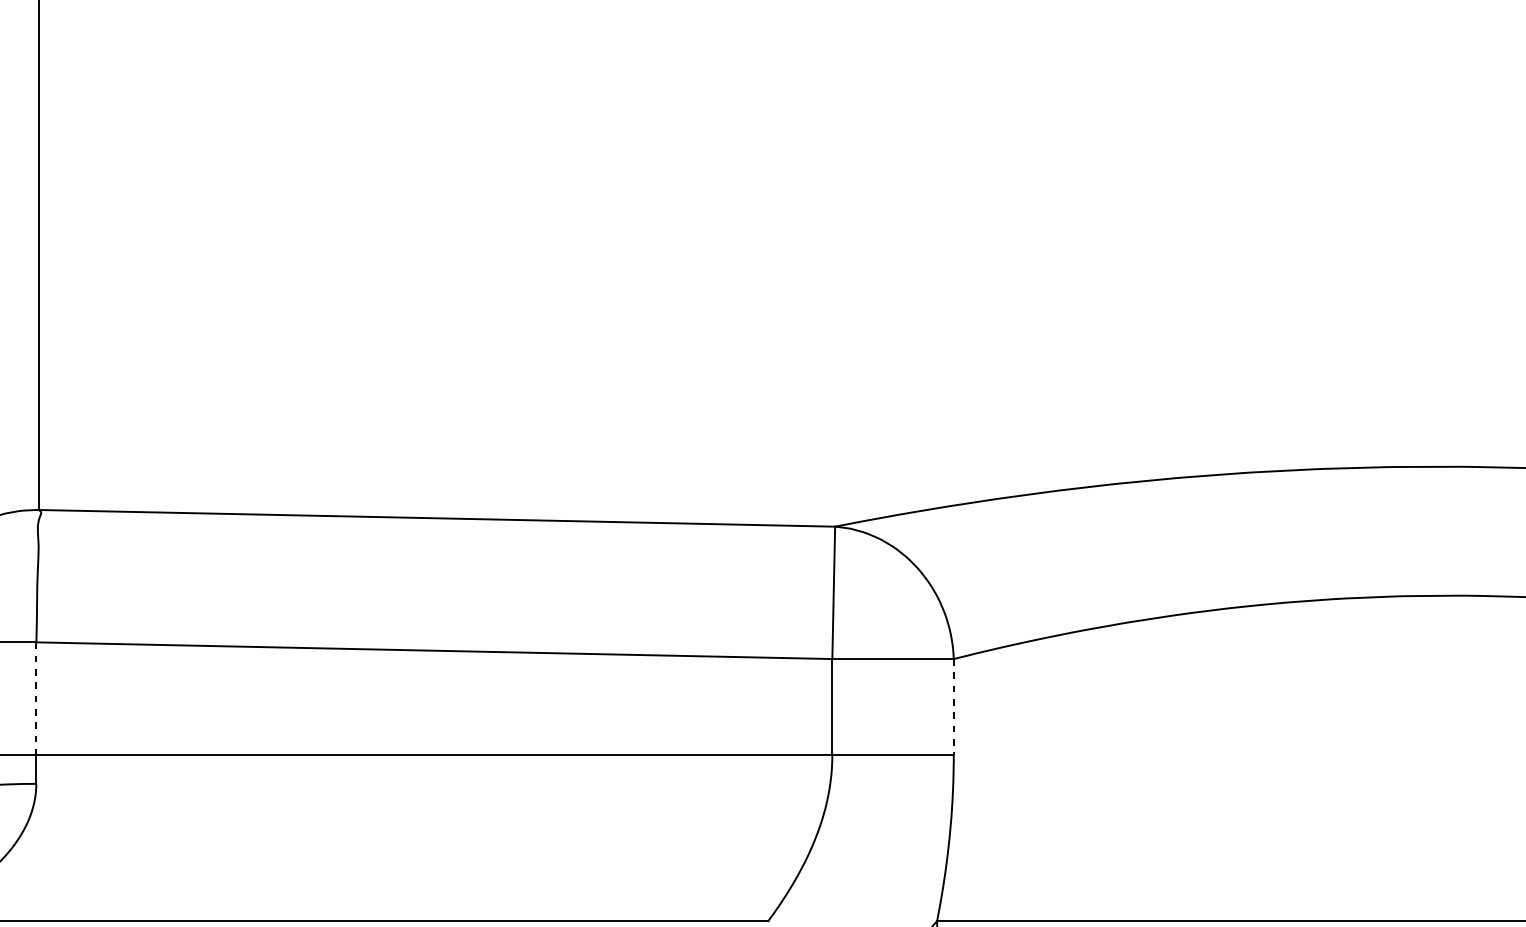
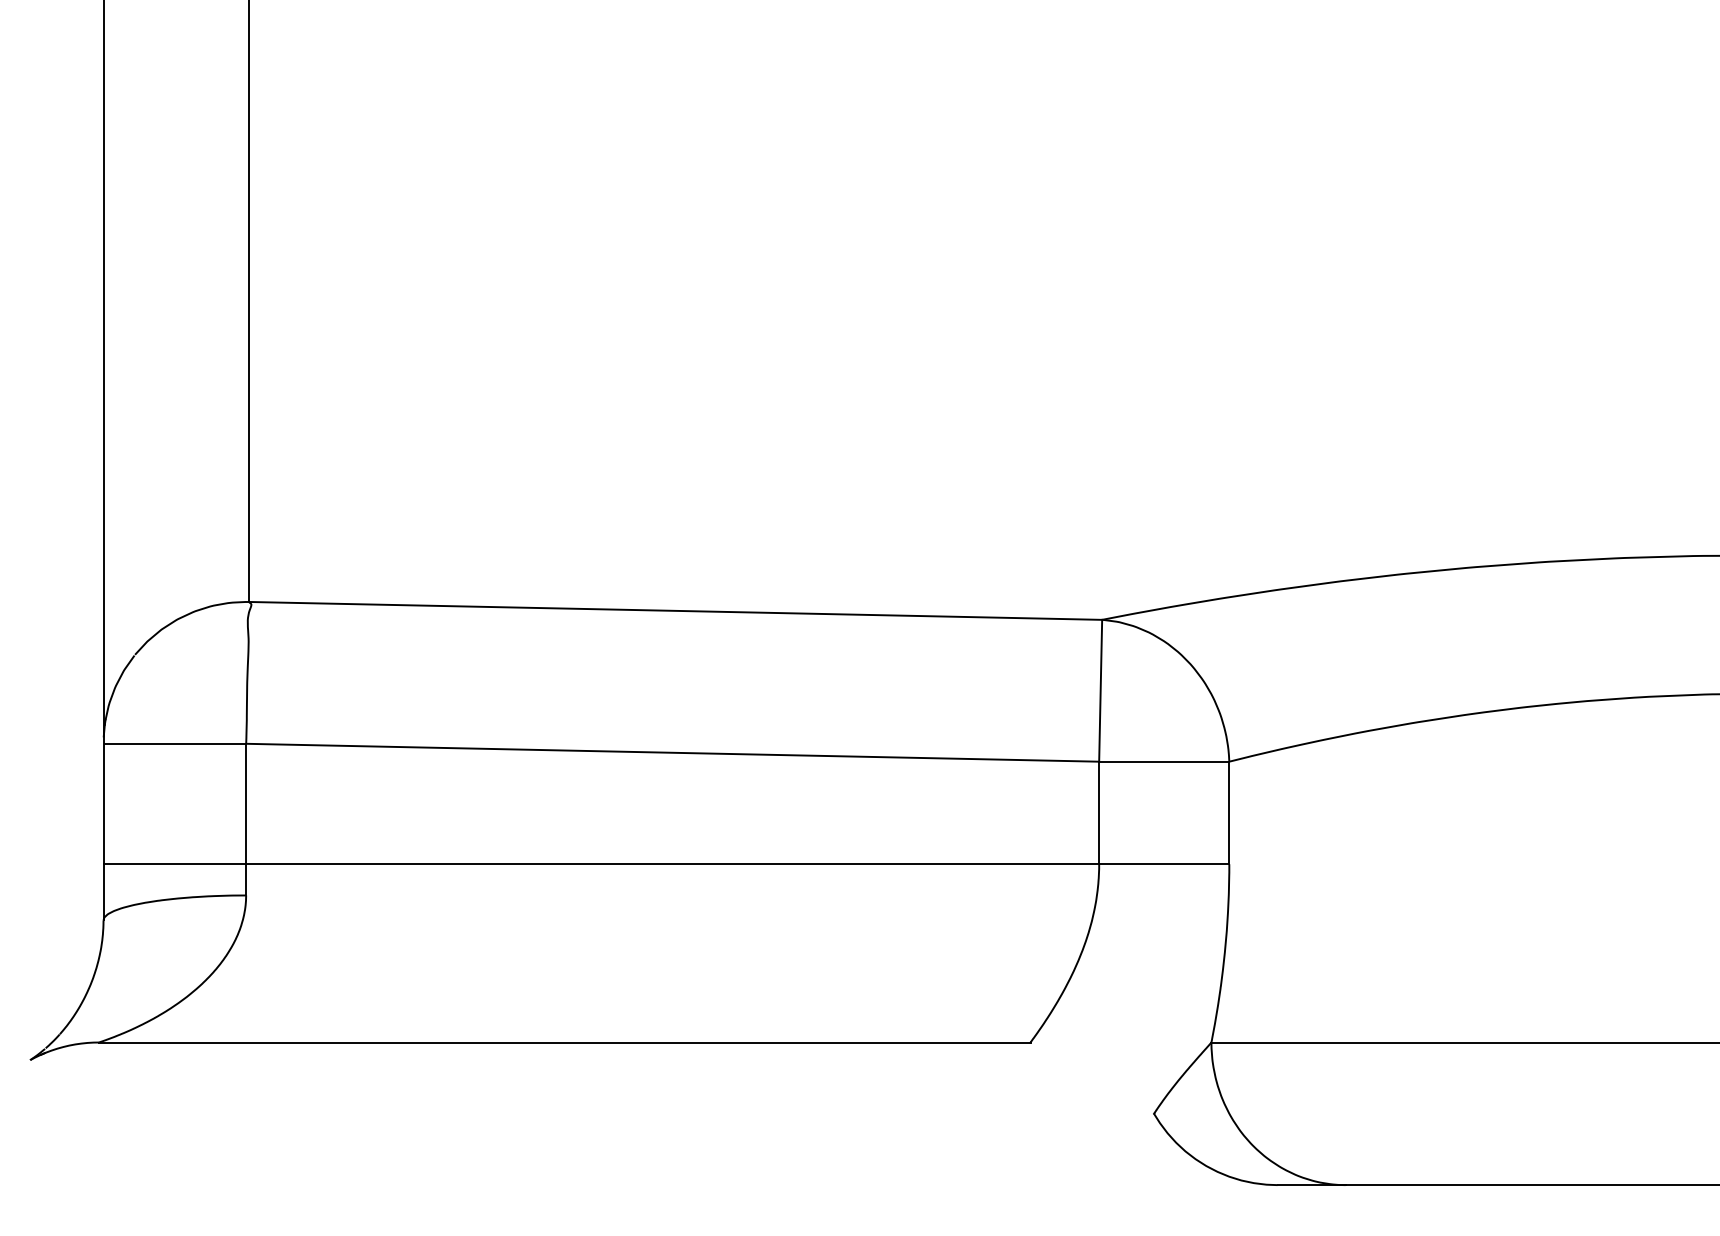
line: (36, 698) -> (246, 804), dashed -> solid
line: (953, 707) -> (1229, 813), dashed -> solid

